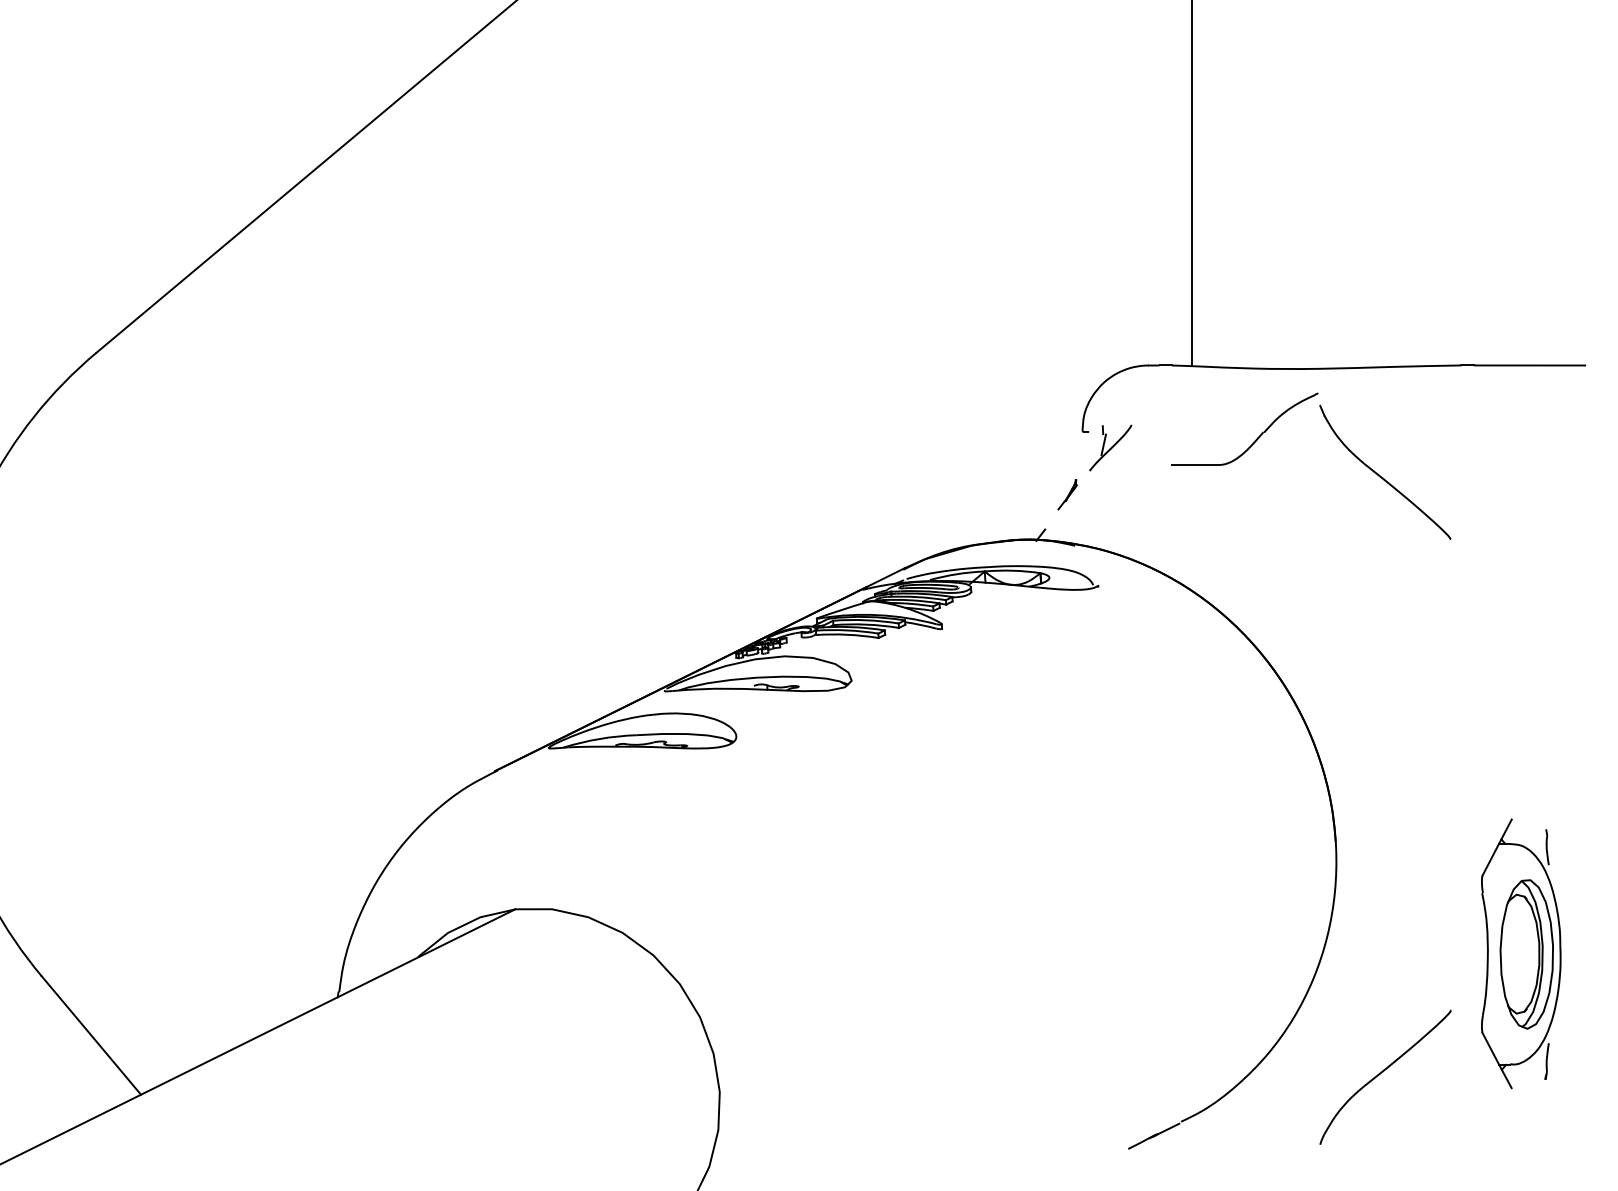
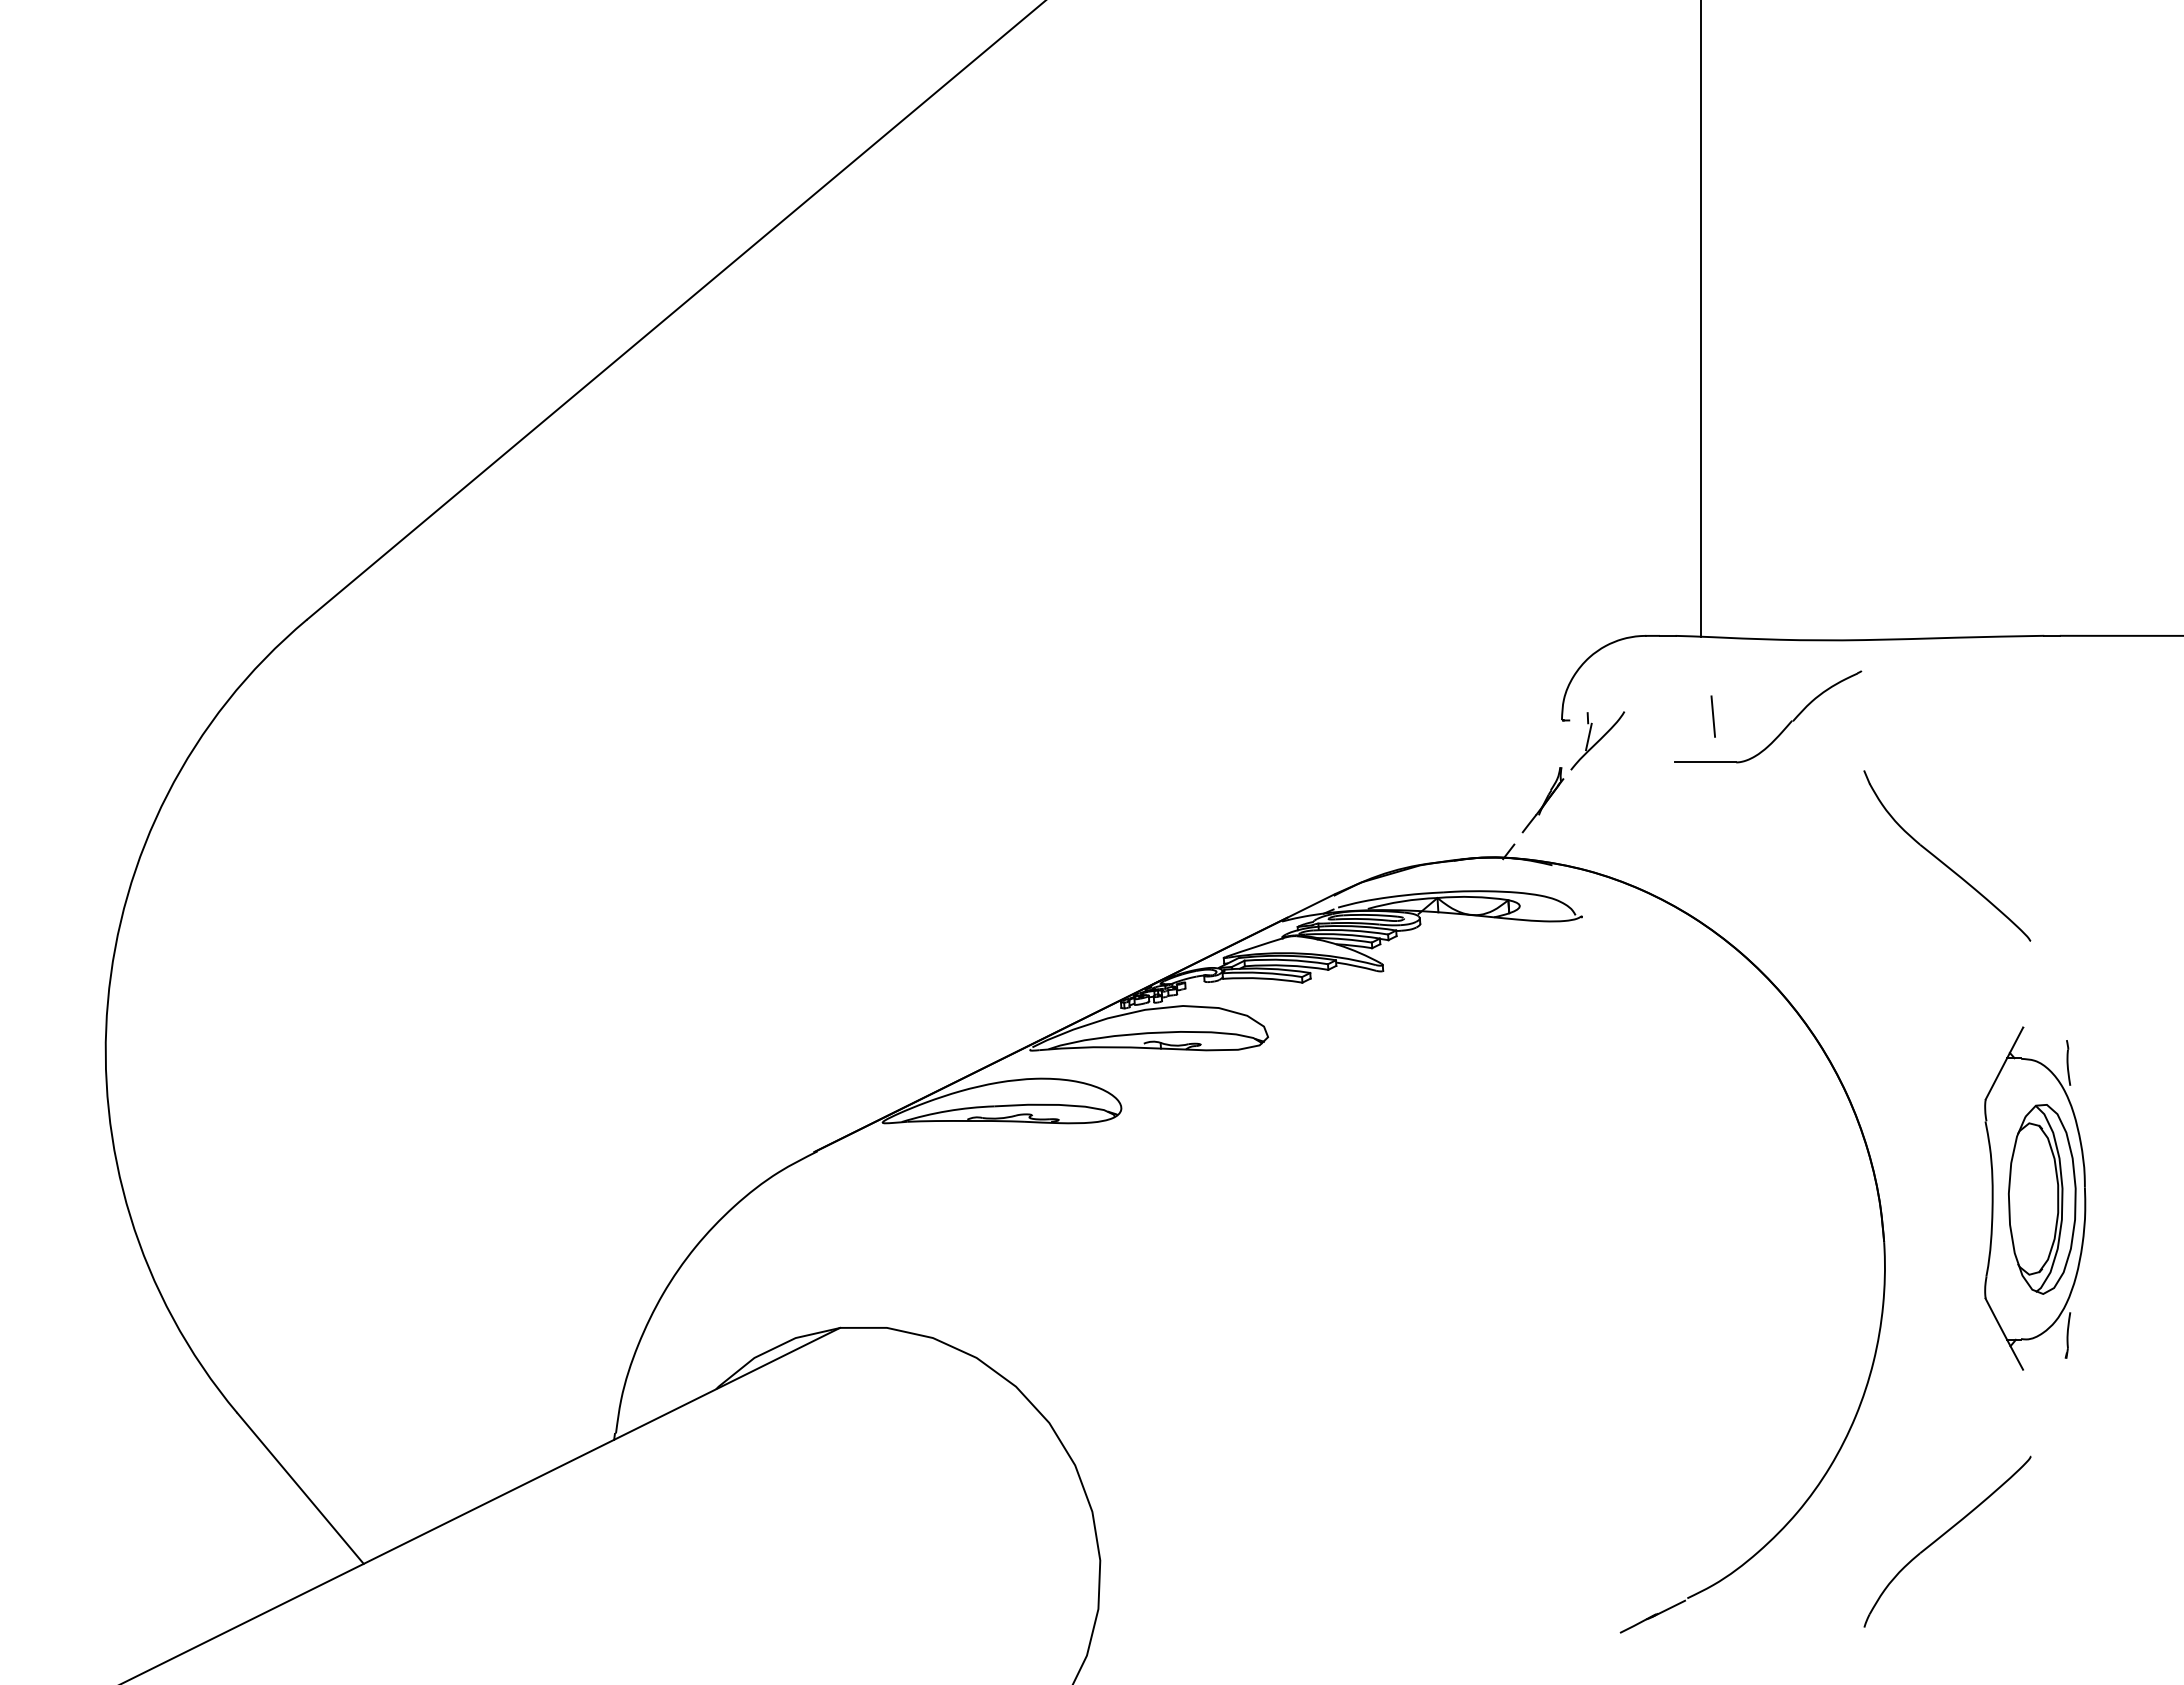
line: (1201, 428) -> (1713, 716), added
part: (1380, 476) -> (1941, 860), moved
part: (1067, 494) -> (1542, 800), size x1.67
part: (1521, 953) -> (2035, 1198), moved

